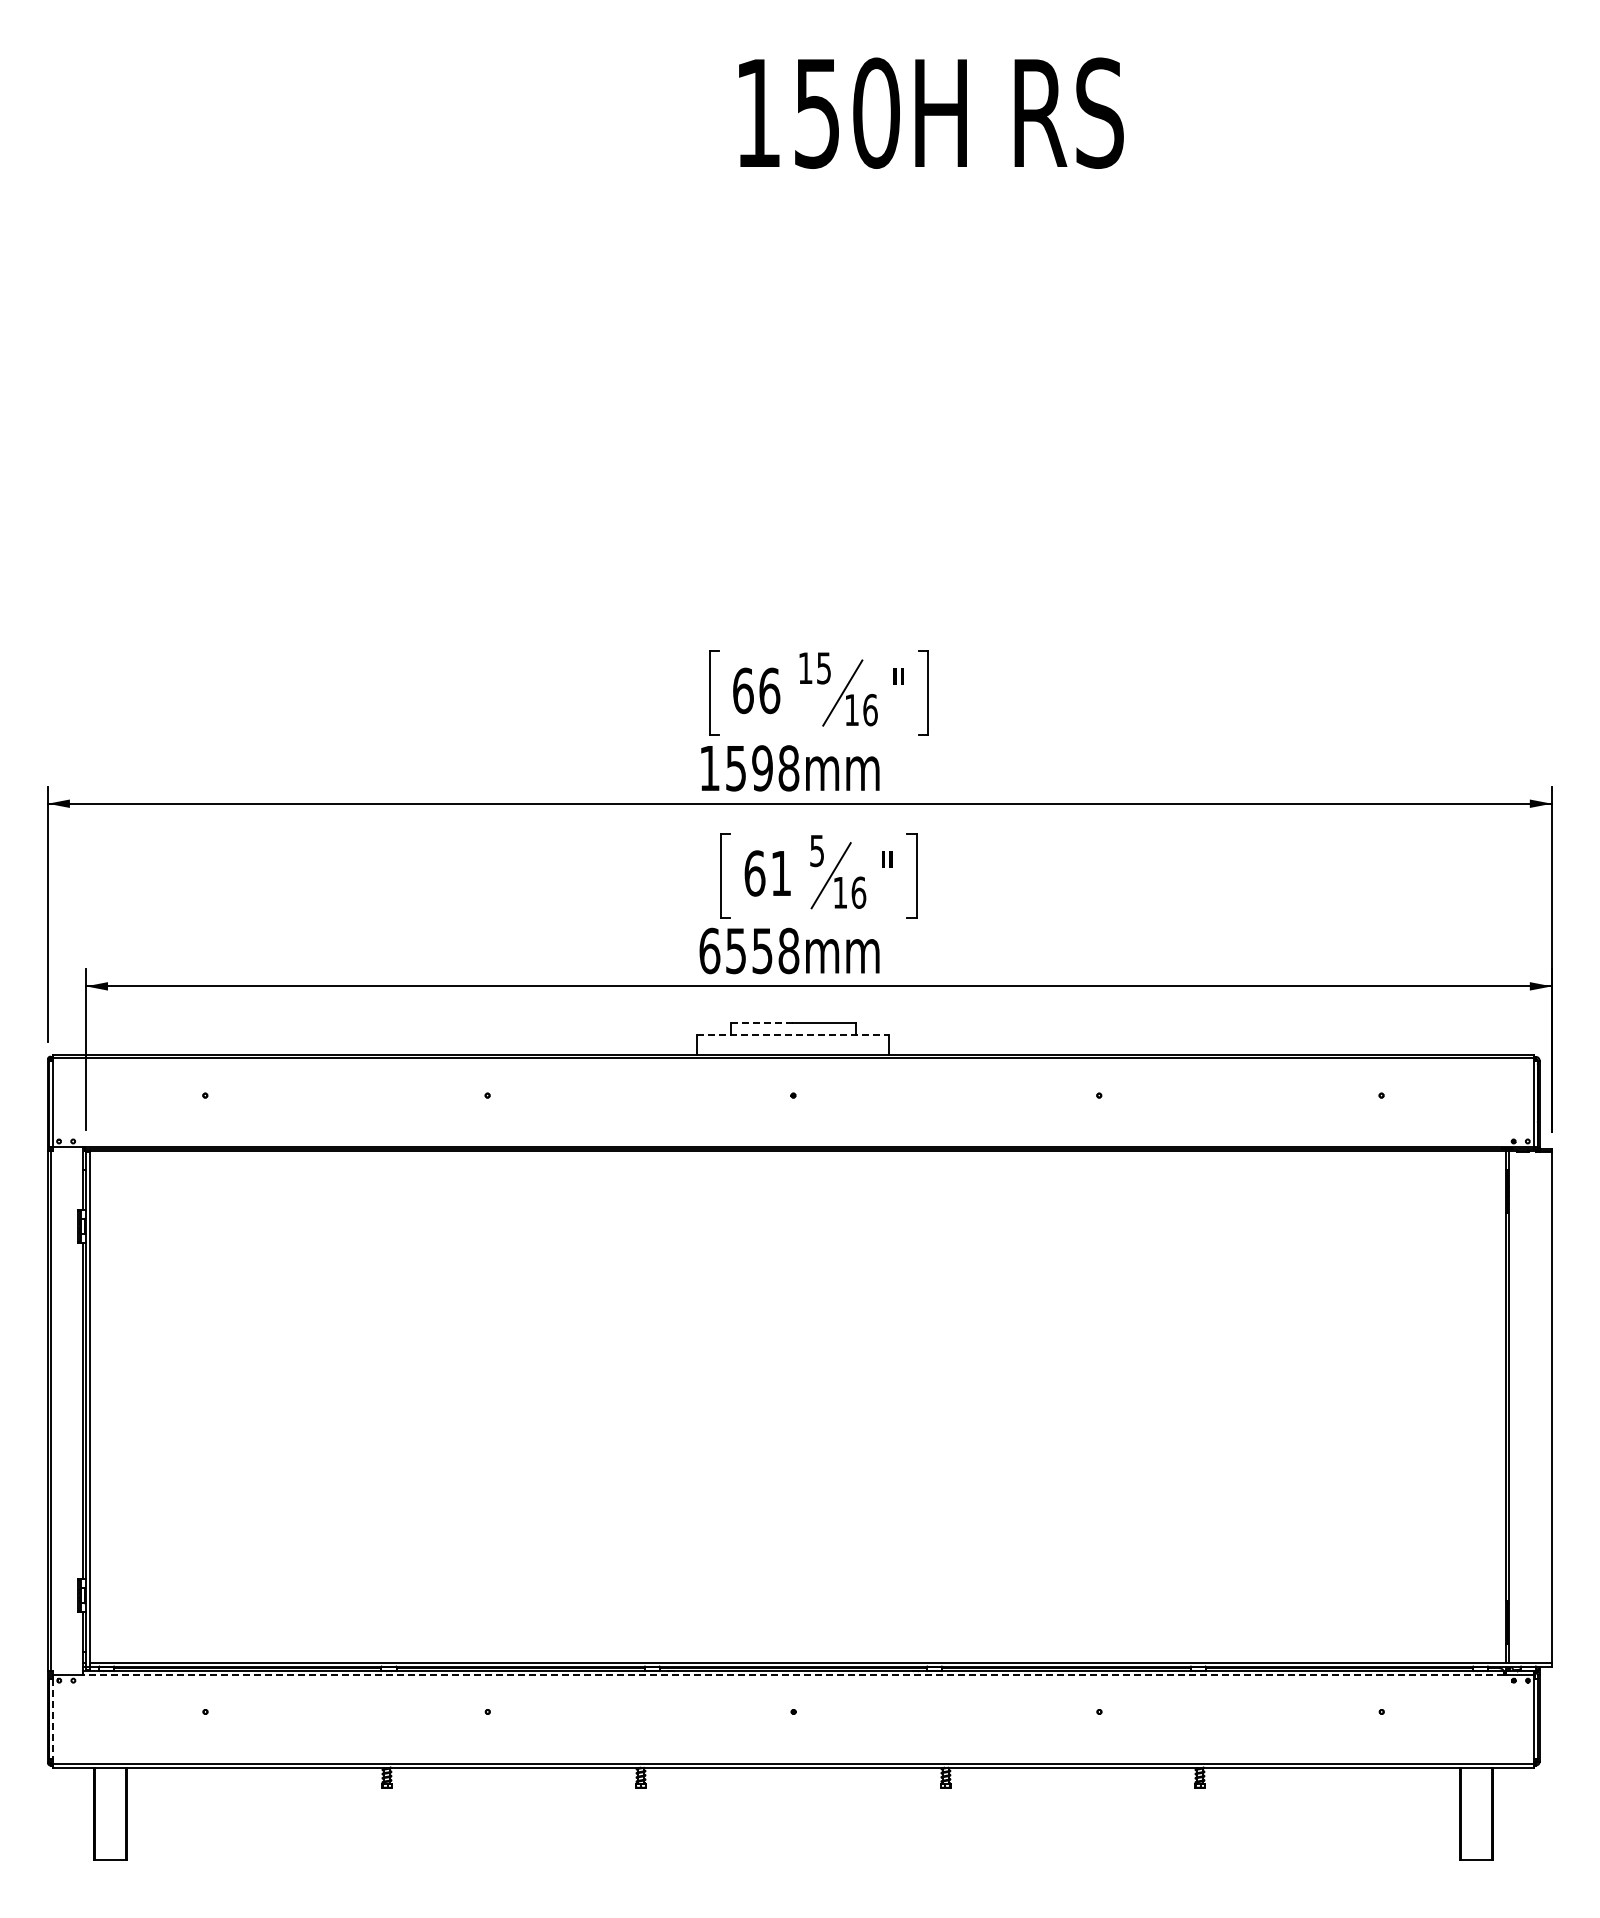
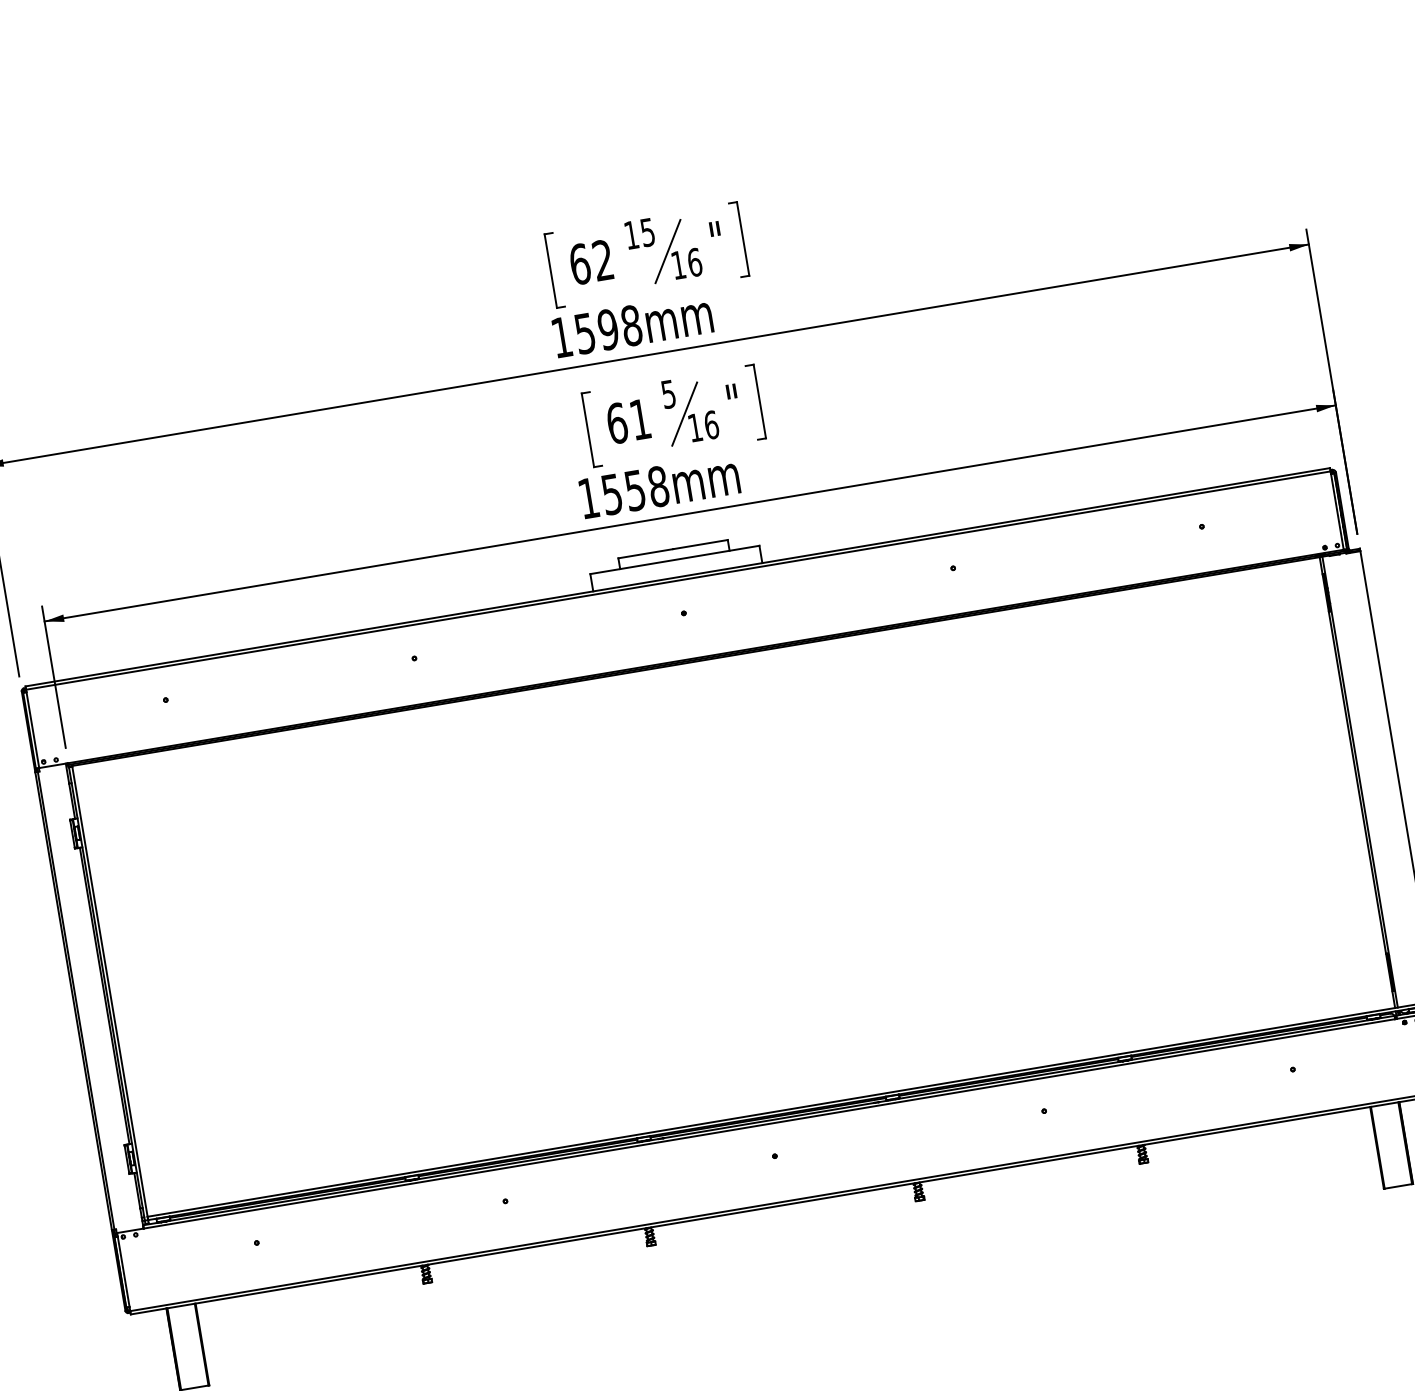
text: (769, 690) -> (603, 260), 66 -> 62
text: (709, 950) -> (588, 497), 6558mm -> 1558mm
line: (762, 1022) -> (645, 553), dashed -> solid
line: (793, 1034) -> (674, 559), dashed -> solid
line: (793, 1675) -> (769, 1124), dashed -> solid
line: (53, 1719) -> (124, 1272), dashed -> solid

